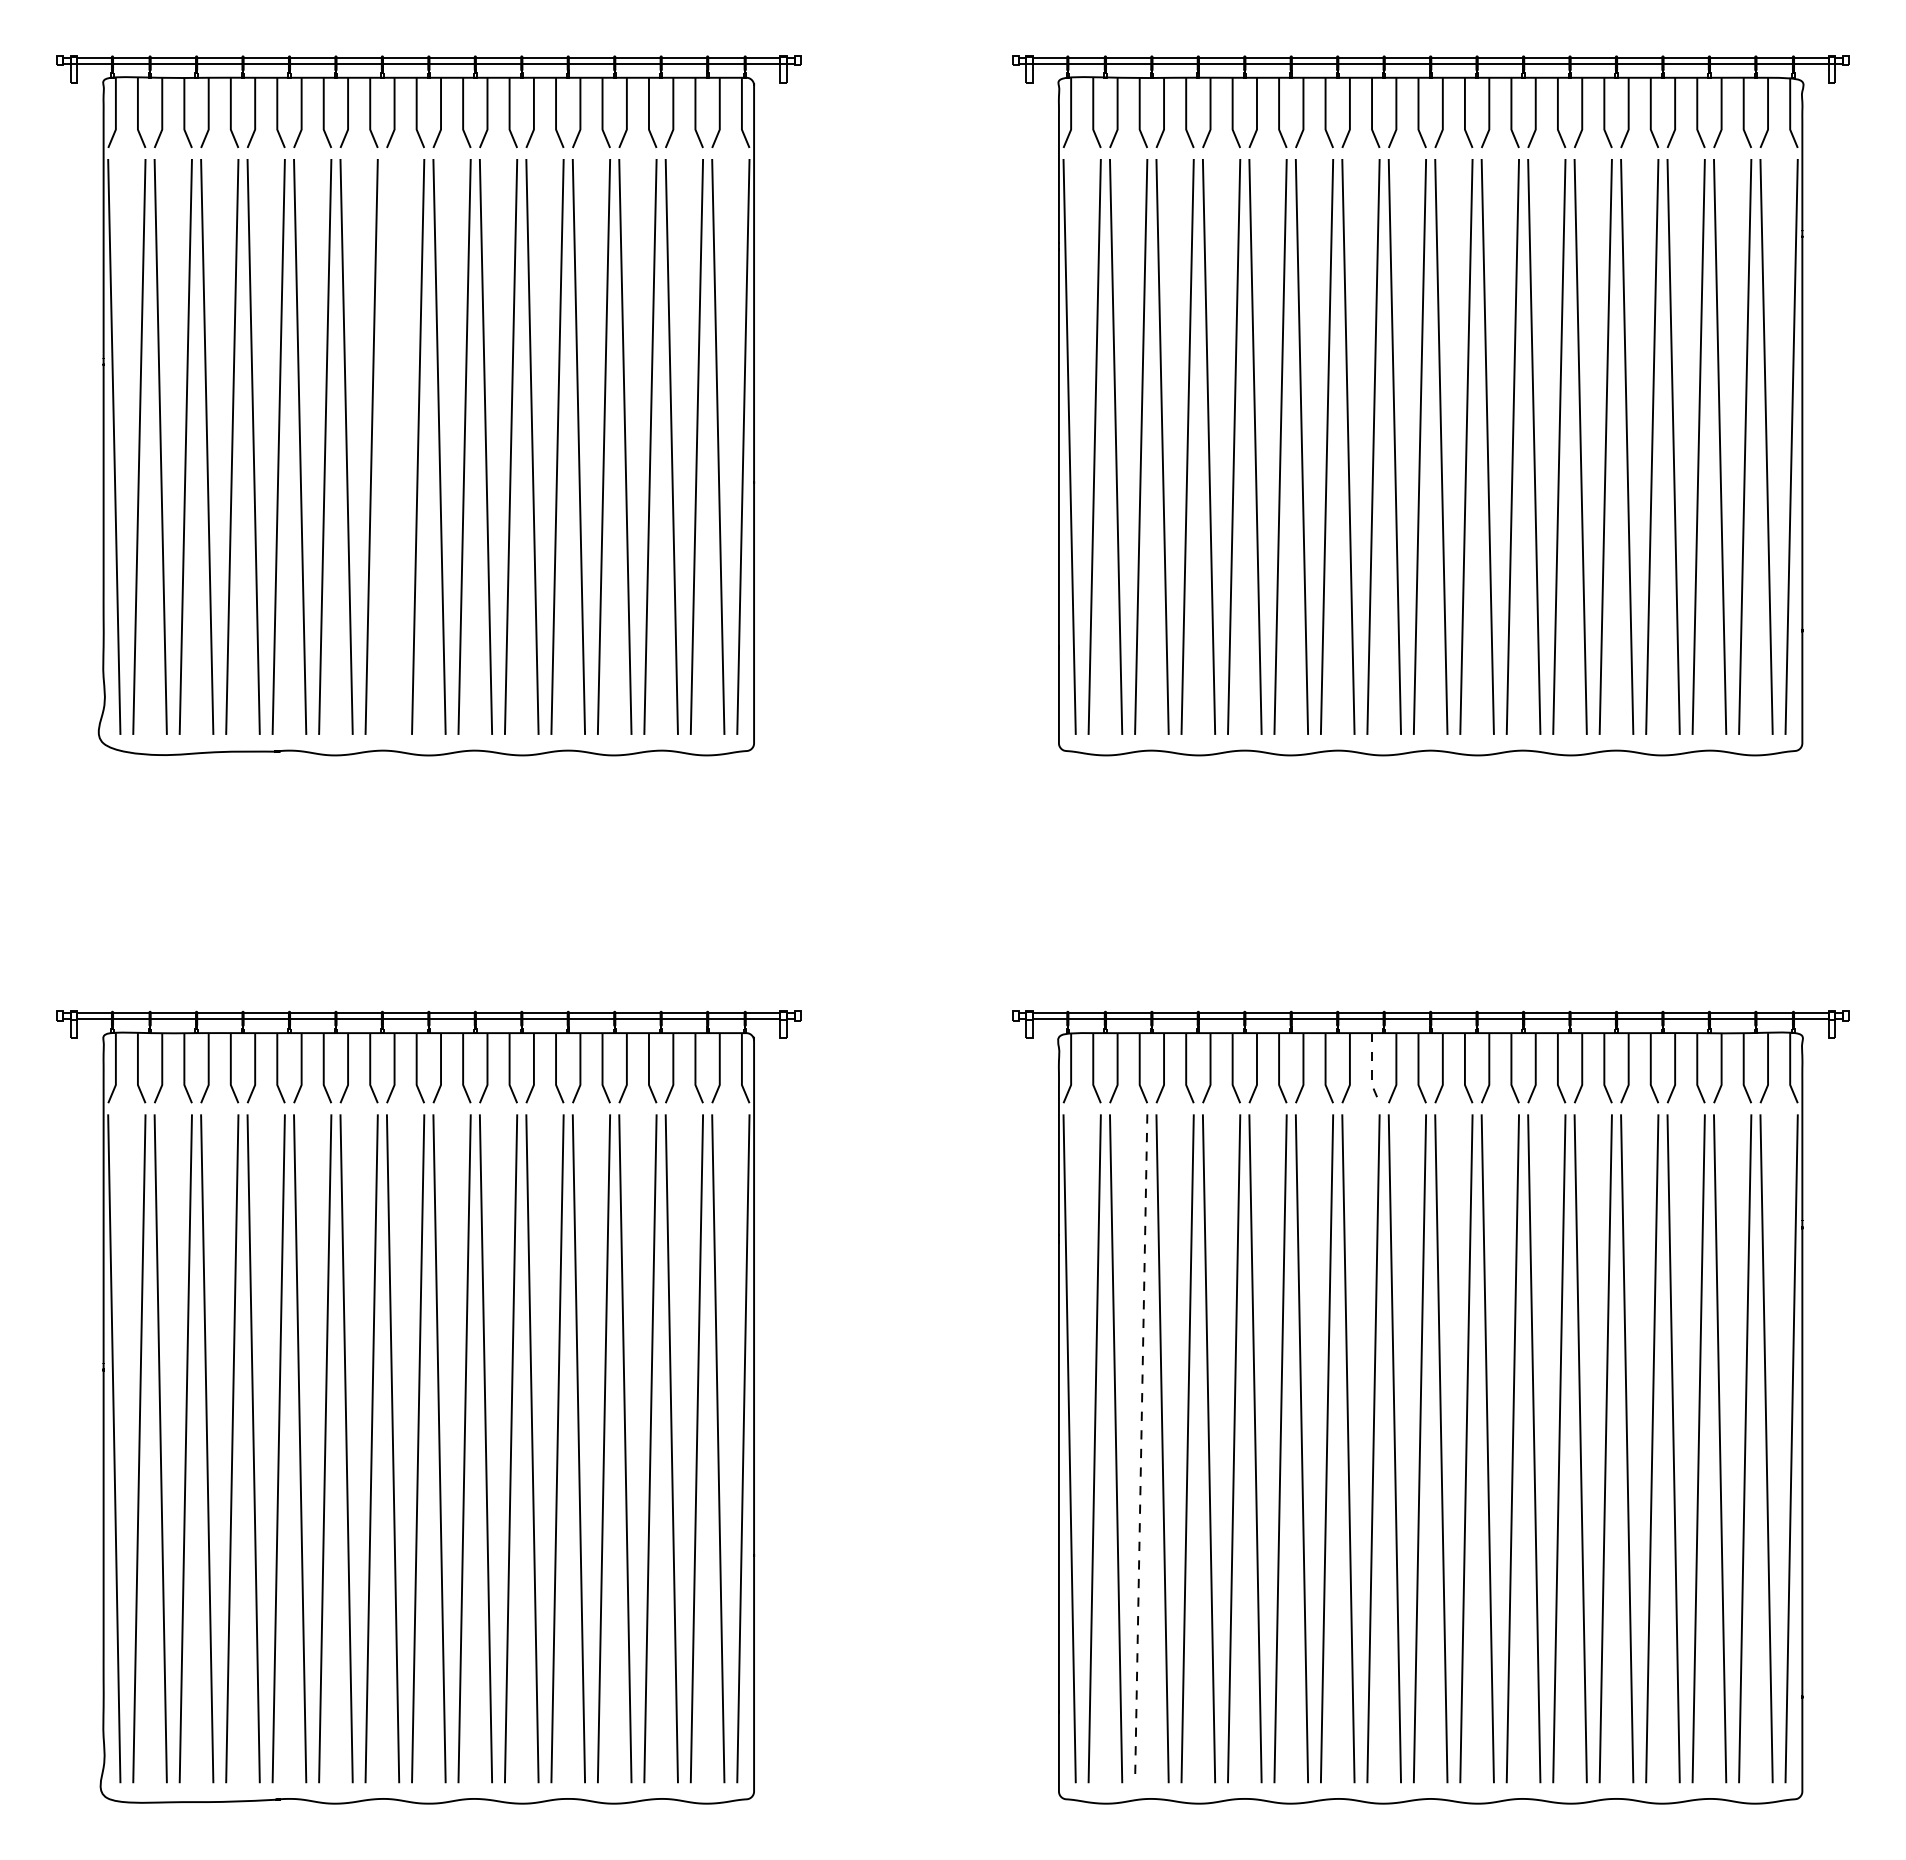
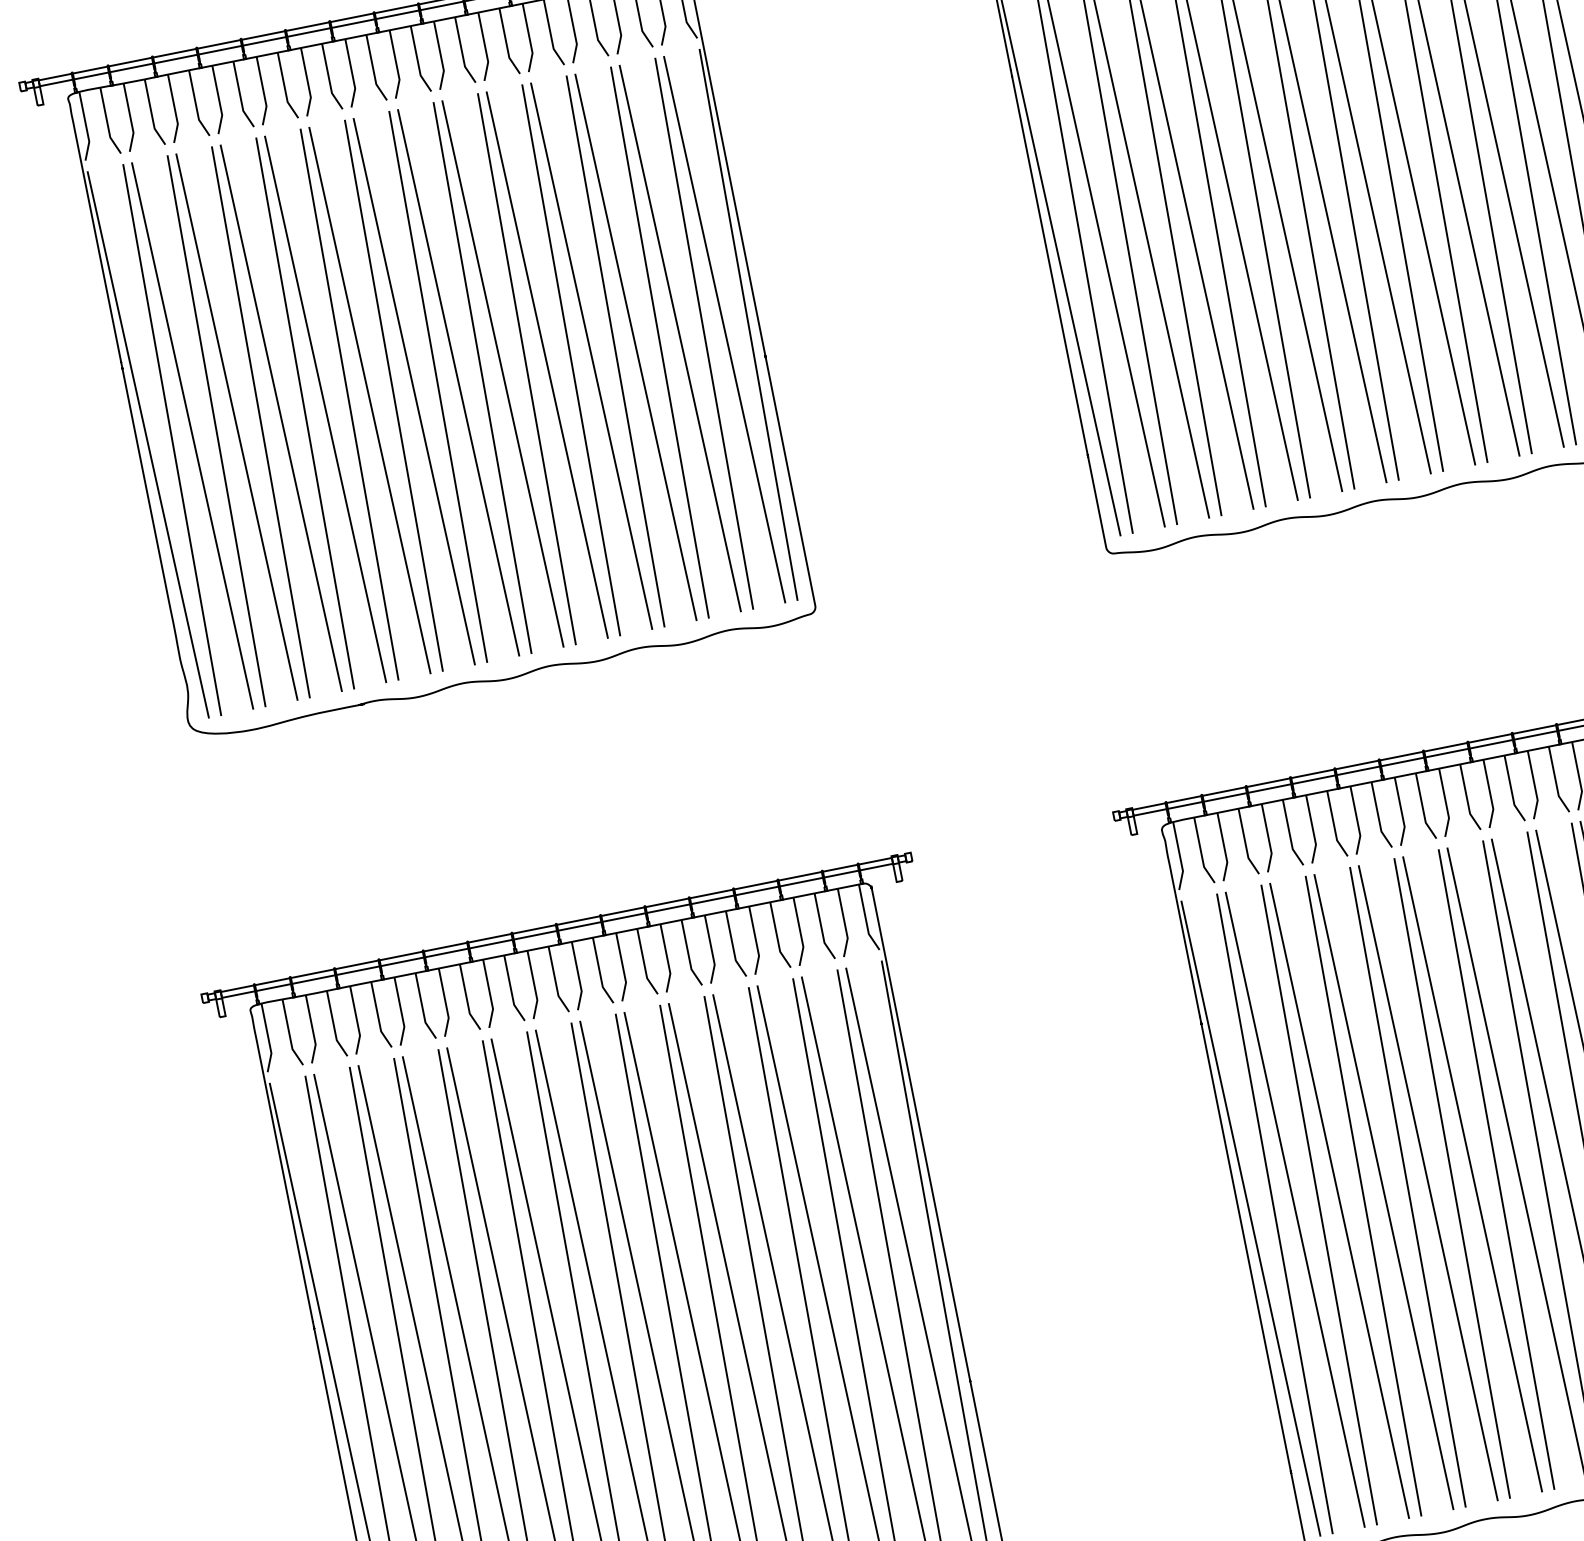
line: (393, 446) -> (414, 391), added
line: (1372, 1070) -> (1467, 799), dashed -> solid
line: (1141, 1449) -> (1319, 1205), dashed -> solid

